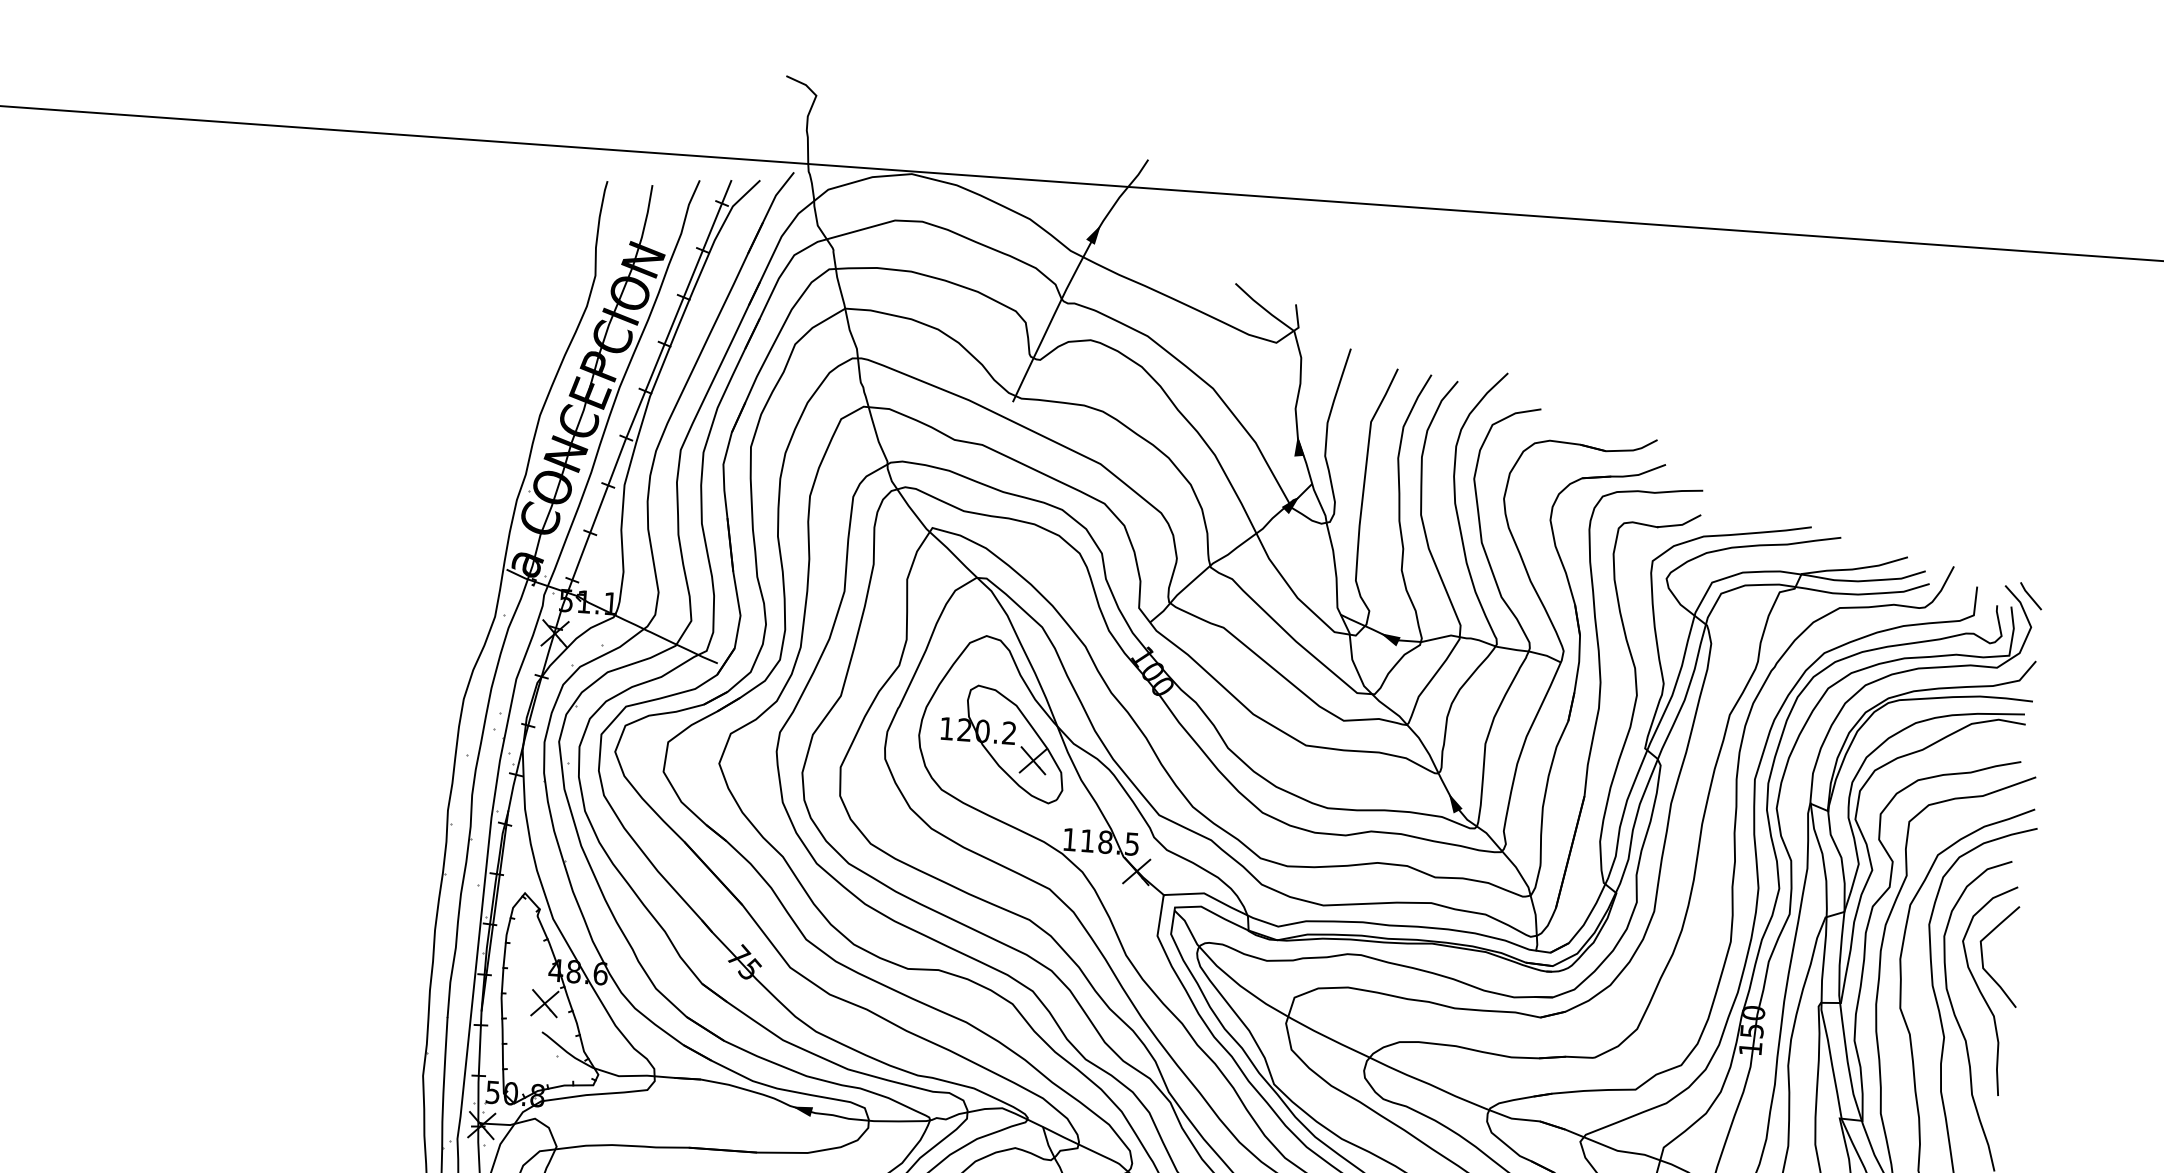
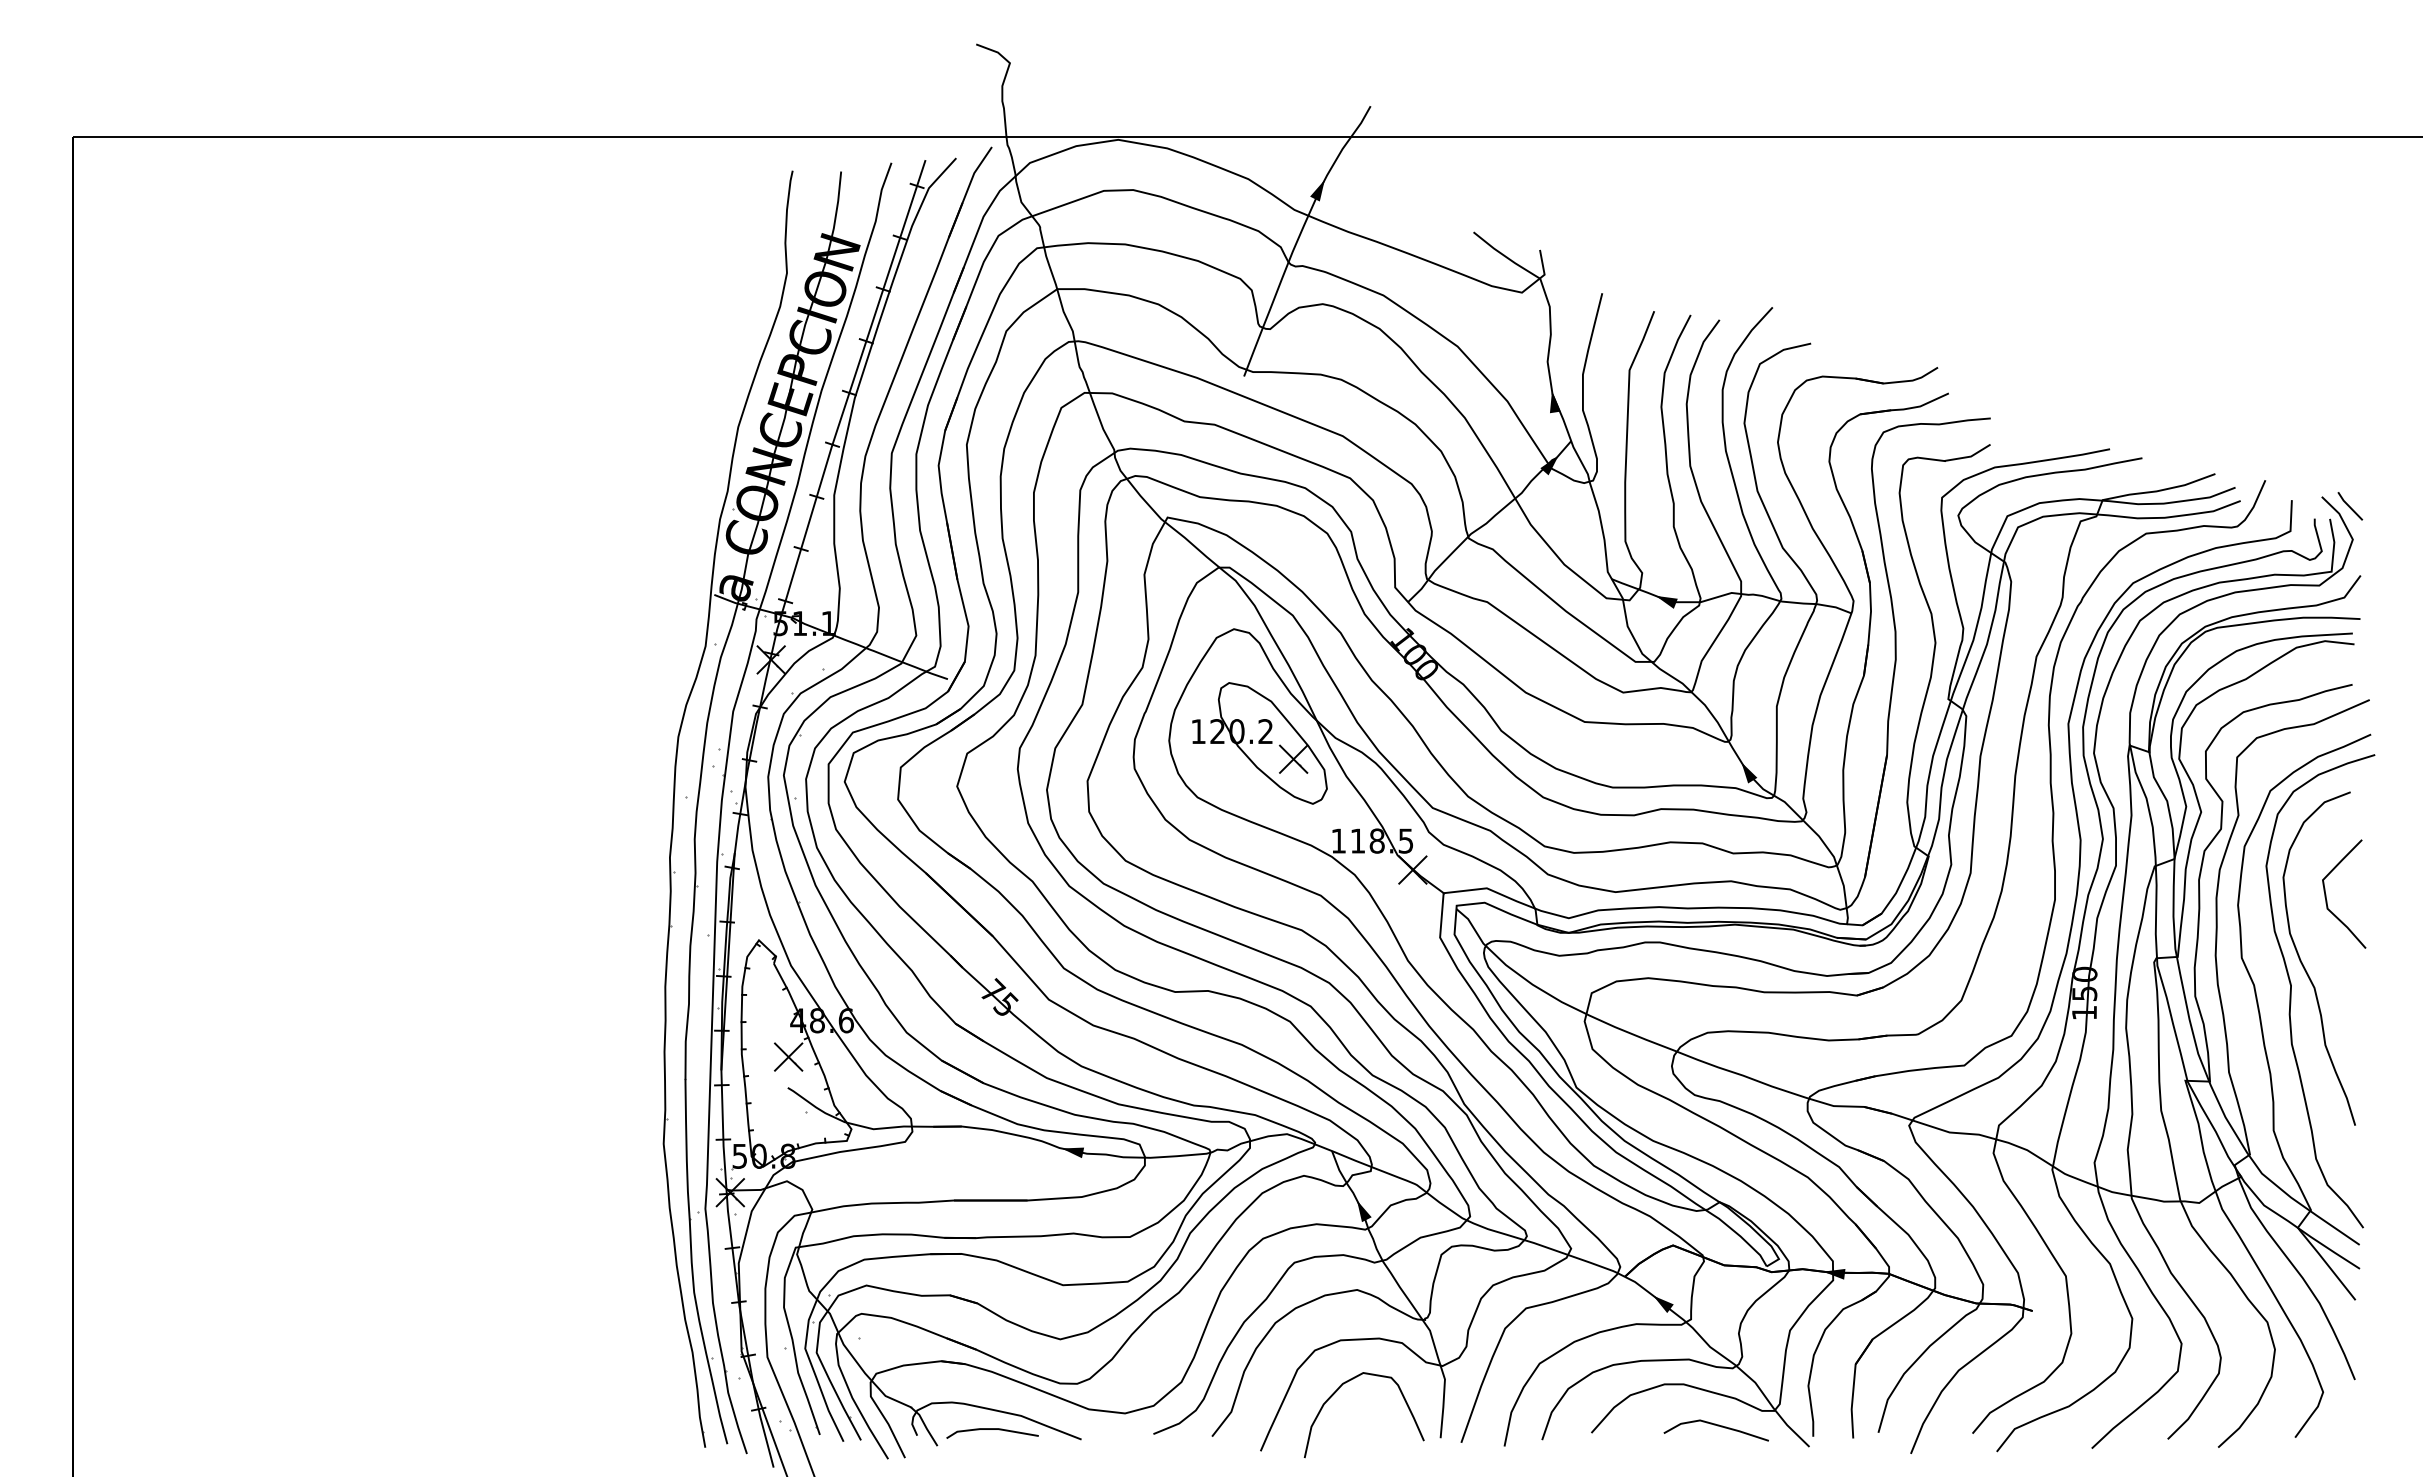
curve: (1980, 990) -> (2326, 932), removed

